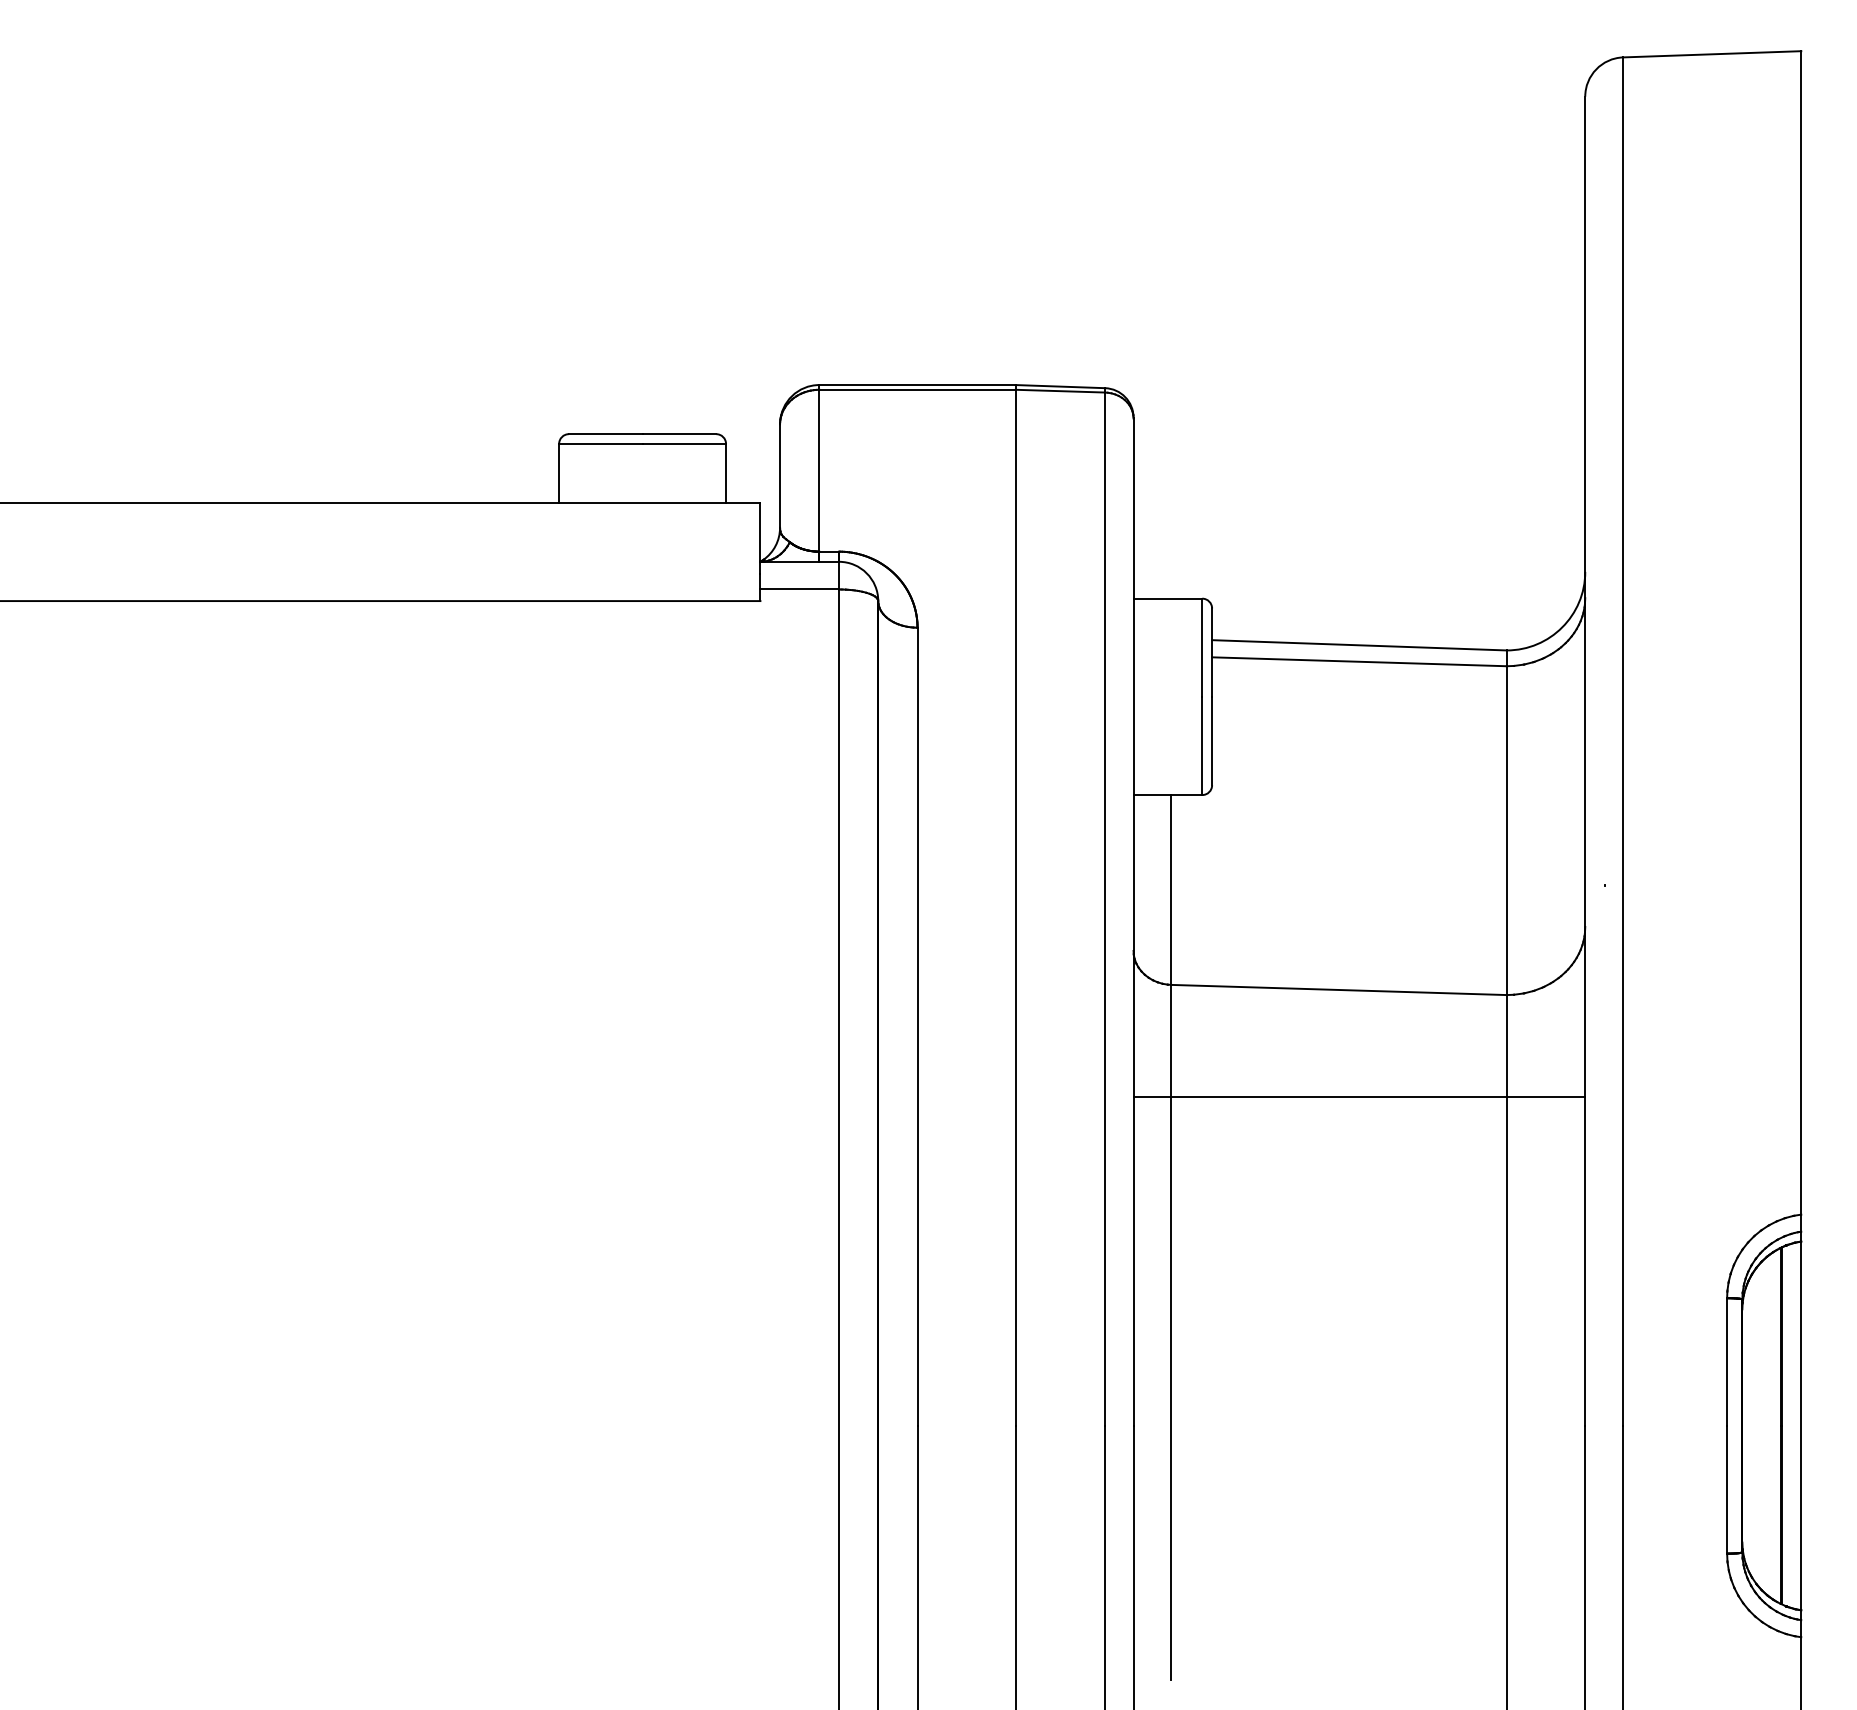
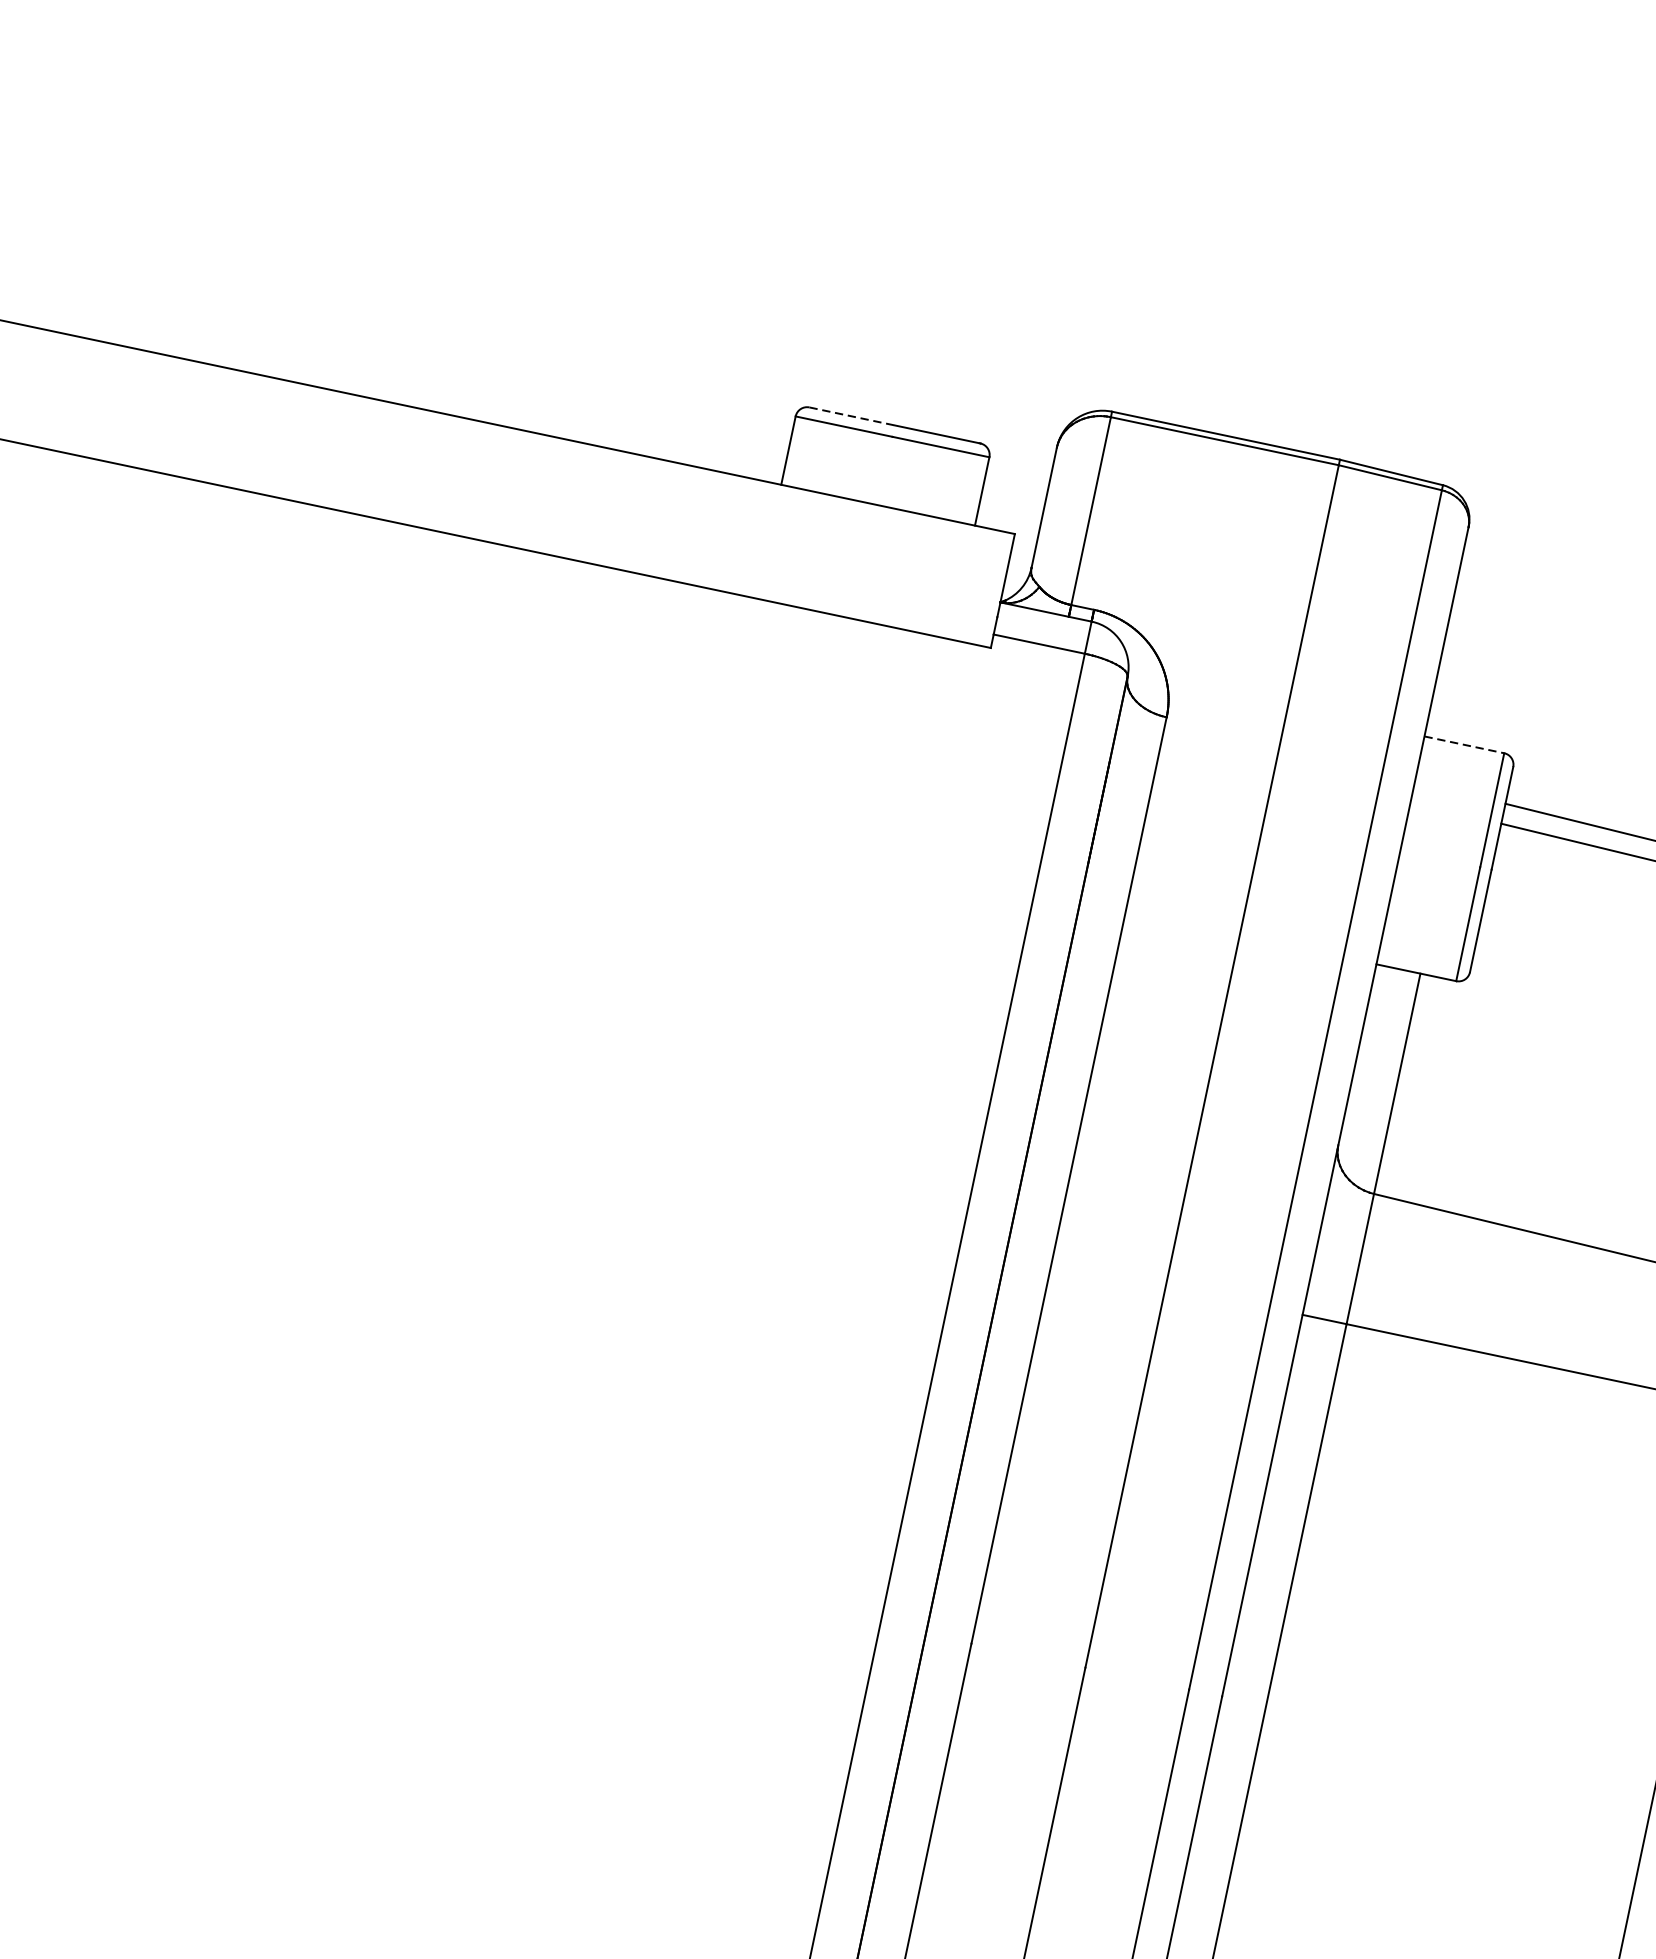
line: (605, 434) -> (851, 416), solid -> dashed
line: (1168, 598) -> (1465, 744), solid -> dashed

